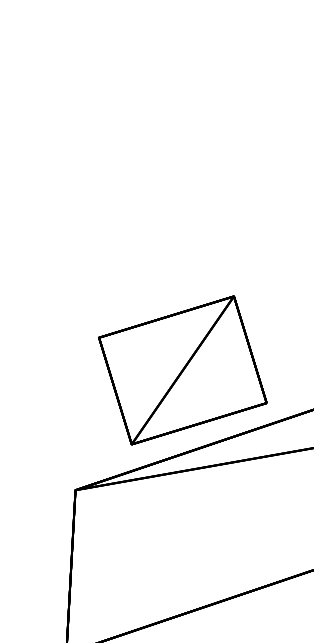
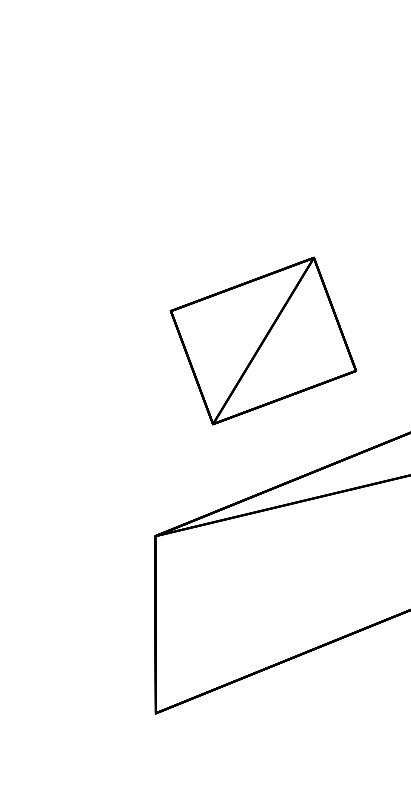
part: (182, 369) -> (263, 340), moved

